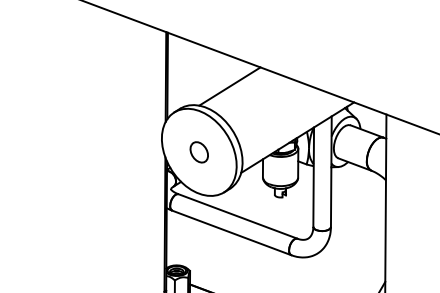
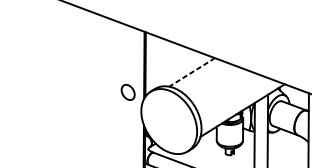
line: (229, 86) -> (191, 72), solid -> dashed
part: (198, 152) -> (127, 92), moved

